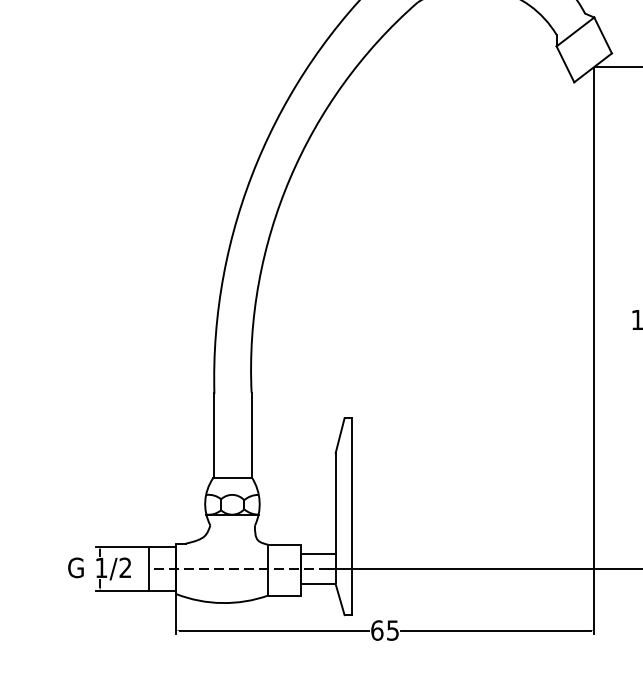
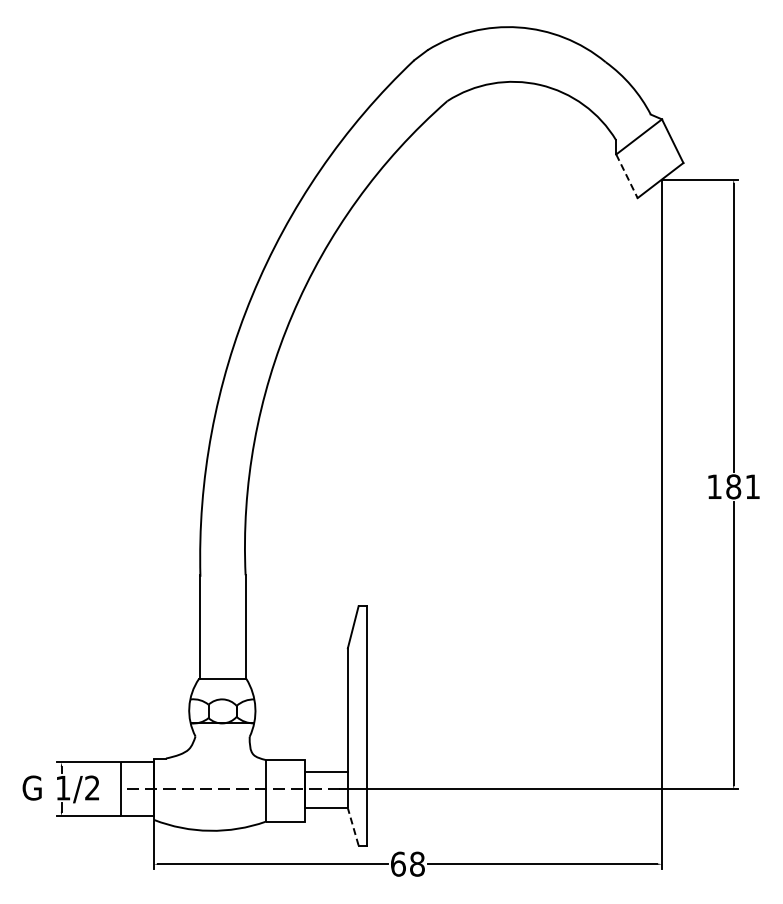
line: (565, 64) -> (627, 176), solid -> dashed
line: (340, 599) -> (353, 826), solid -> dashed
text: (393, 629) -> (417, 863), 65 -> 68

